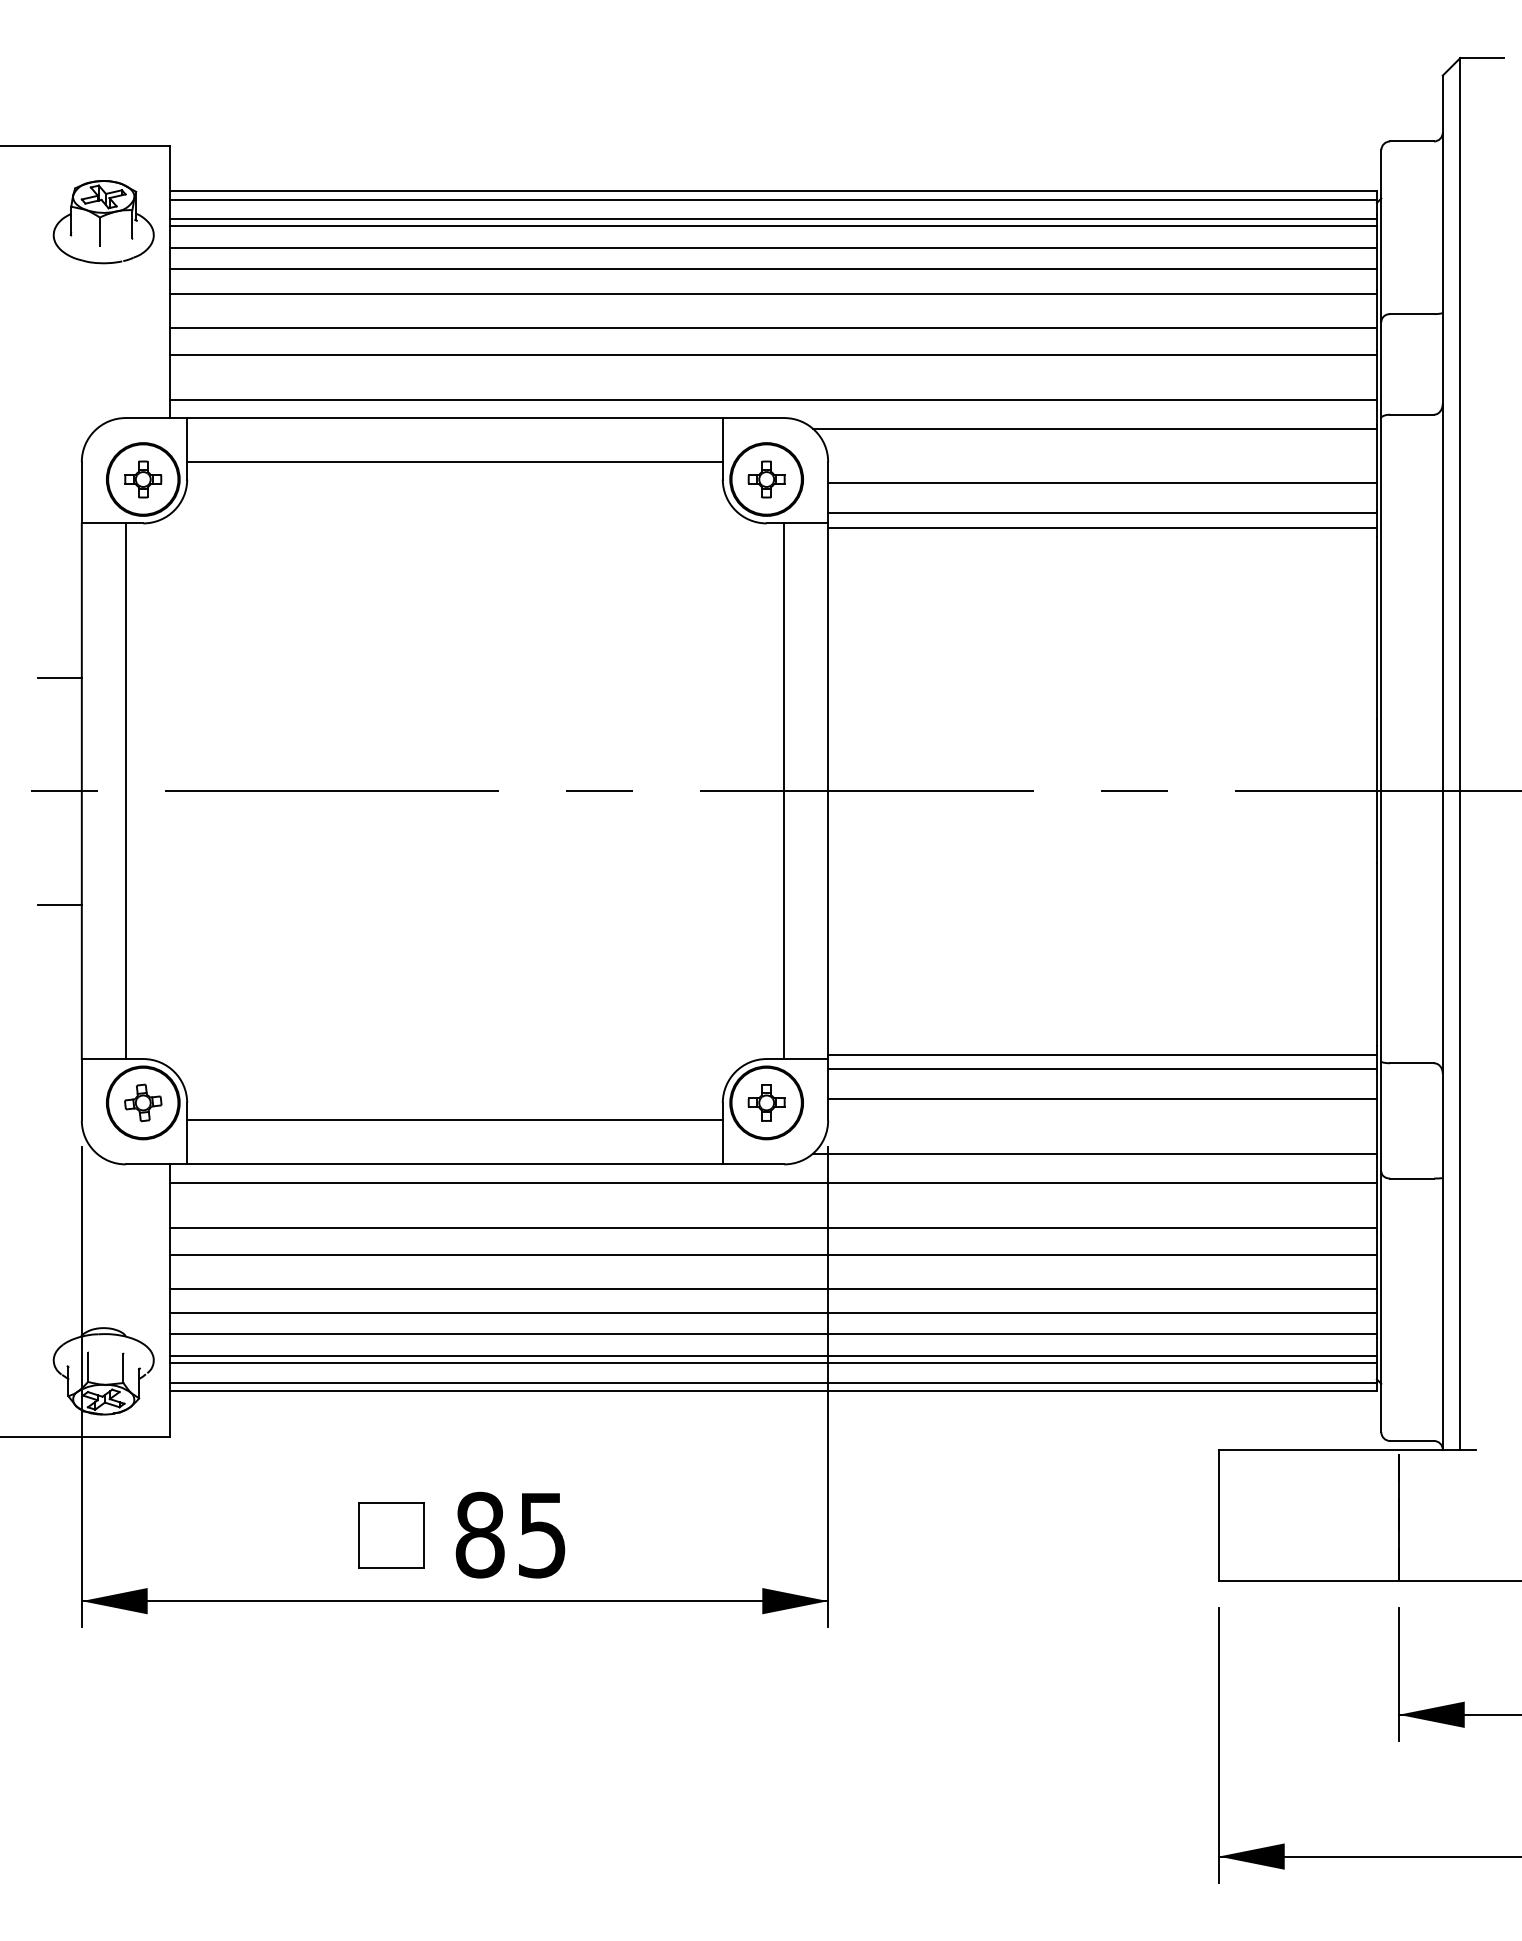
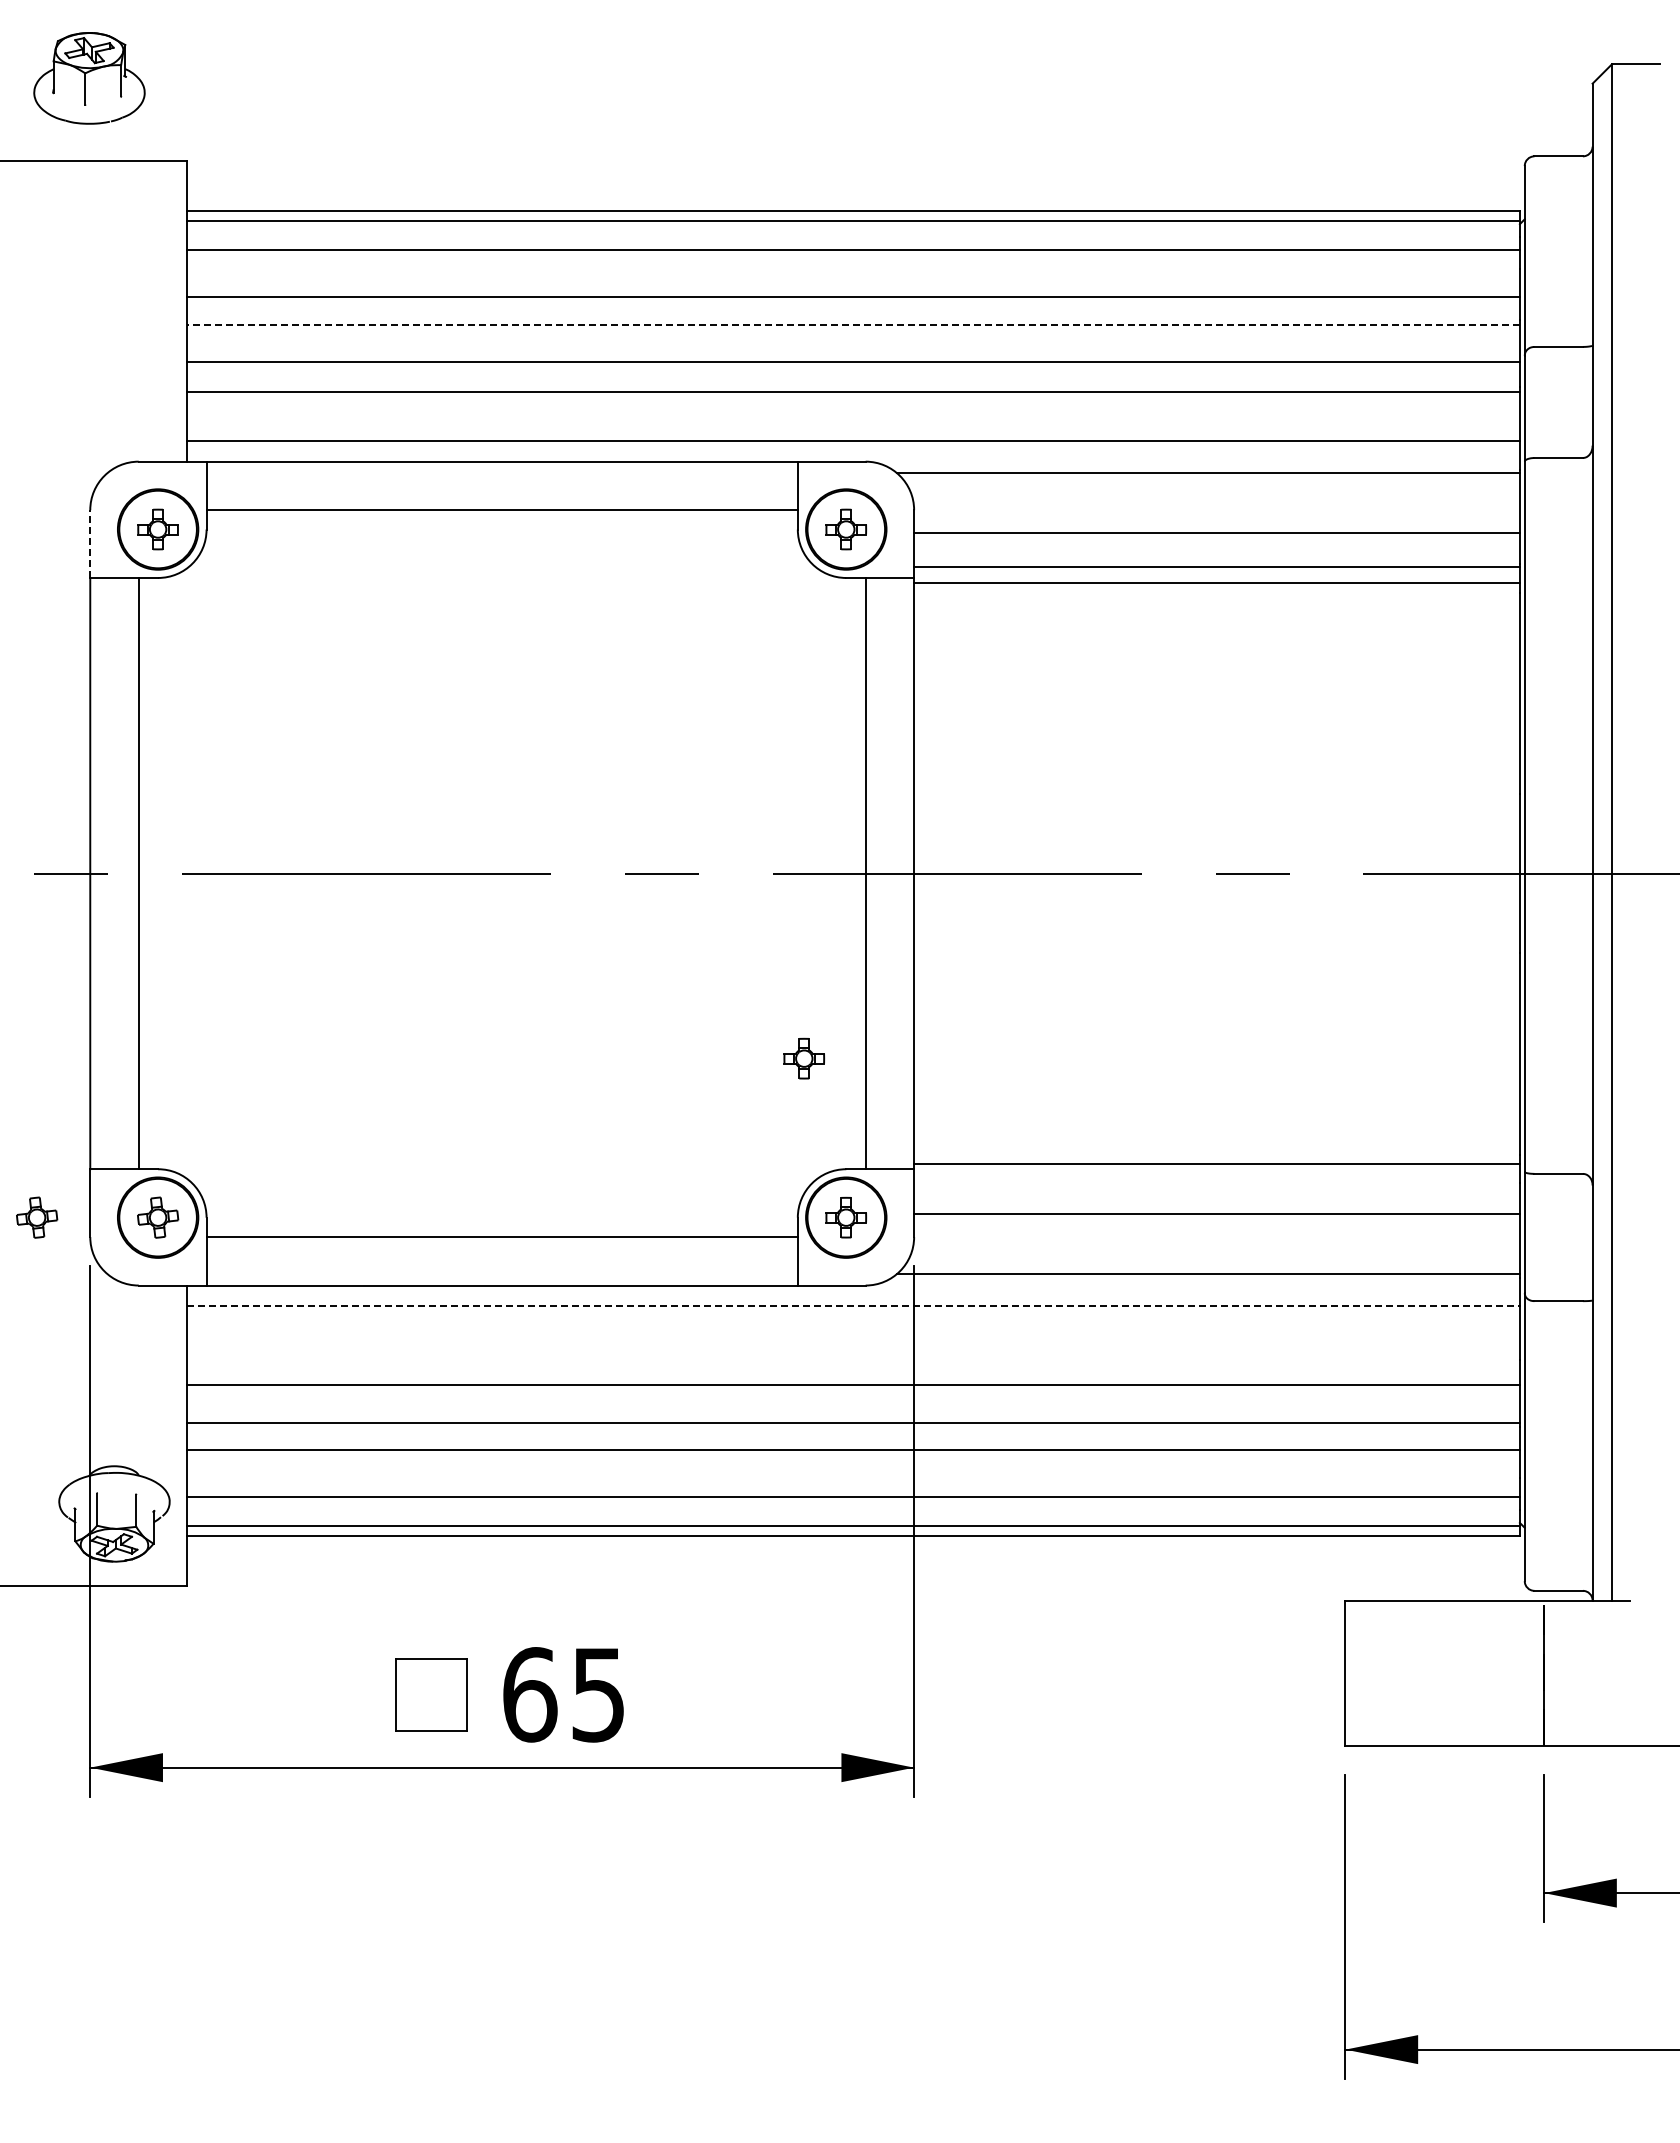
line: (773, 219) -> (853, 242), removed
part: (103, 222) -> (89, 78), moved
line: (773, 248) -> (853, 274), removed
line: (773, 293) -> (853, 324), solid -> dashed
line: (82, 493) -> (90, 544), solid -> dashed
line: (59, 677) -> (65, 748), removed
line: (59, 905) -> (65, 999), removed
part: (728, 958) -> (804, 1058), added
line: (1102, 1069) -> (1216, 1180), removed
part: (34, 1102) -> (37, 1217), added
line: (774, 1182) -> (854, 1305), solid -> dashed
line: (773, 1227) -> (853, 1355), removed
line: (773, 1333) -> (853, 1472), removed
line: (773, 1363) -> (853, 1505), removed
text: (480, 1534) -> (530, 1694), 85 -> 65

